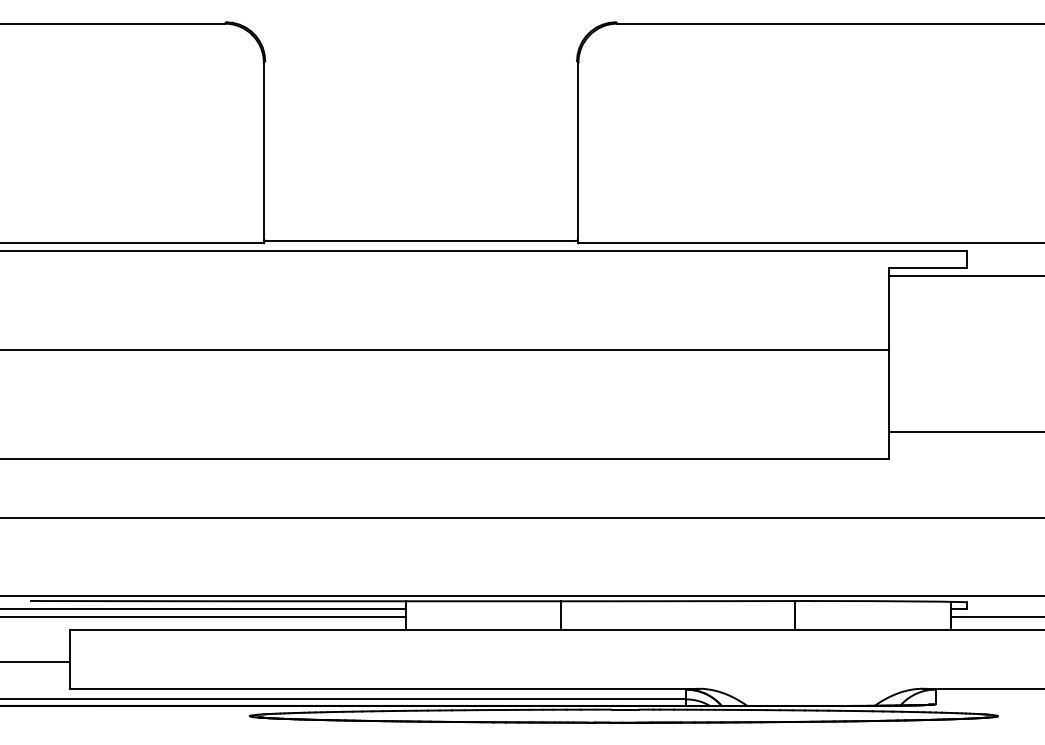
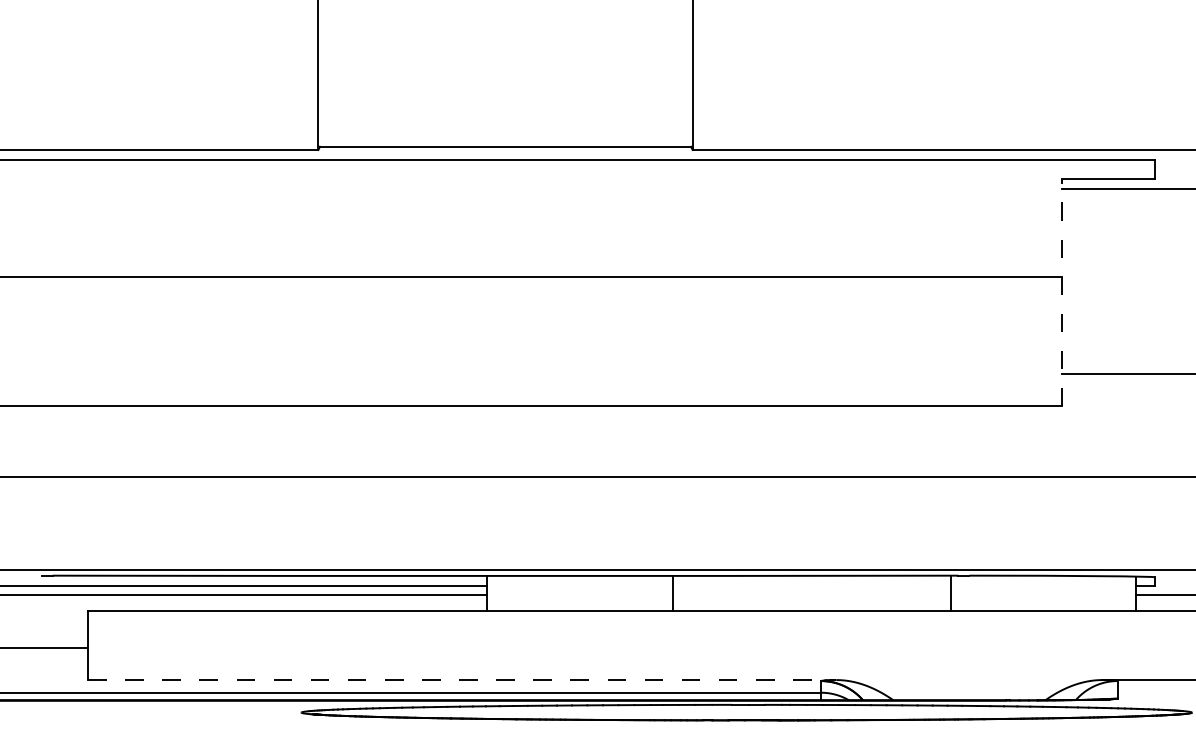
line: (888, 362) -> (1061, 291), solid -> dashed
line: (385, 688) -> (463, 679), solid -> dashed

